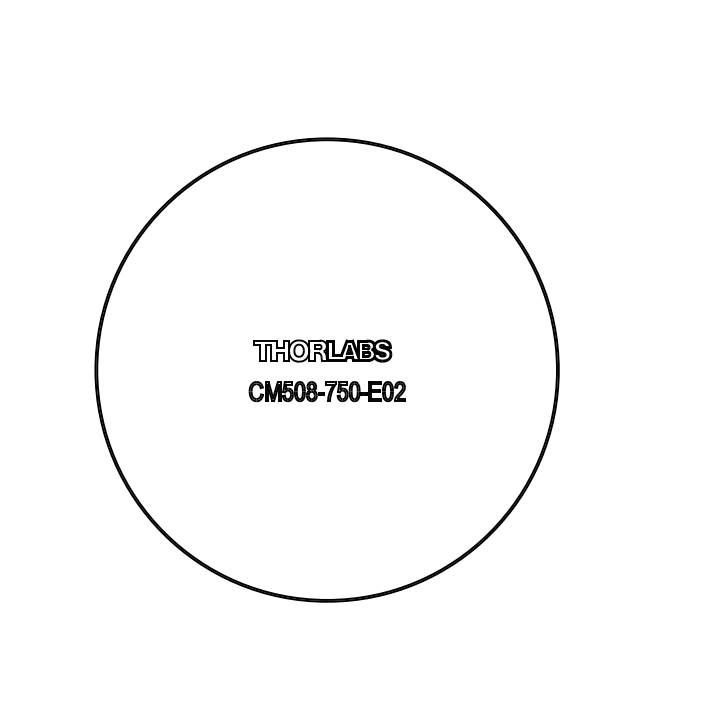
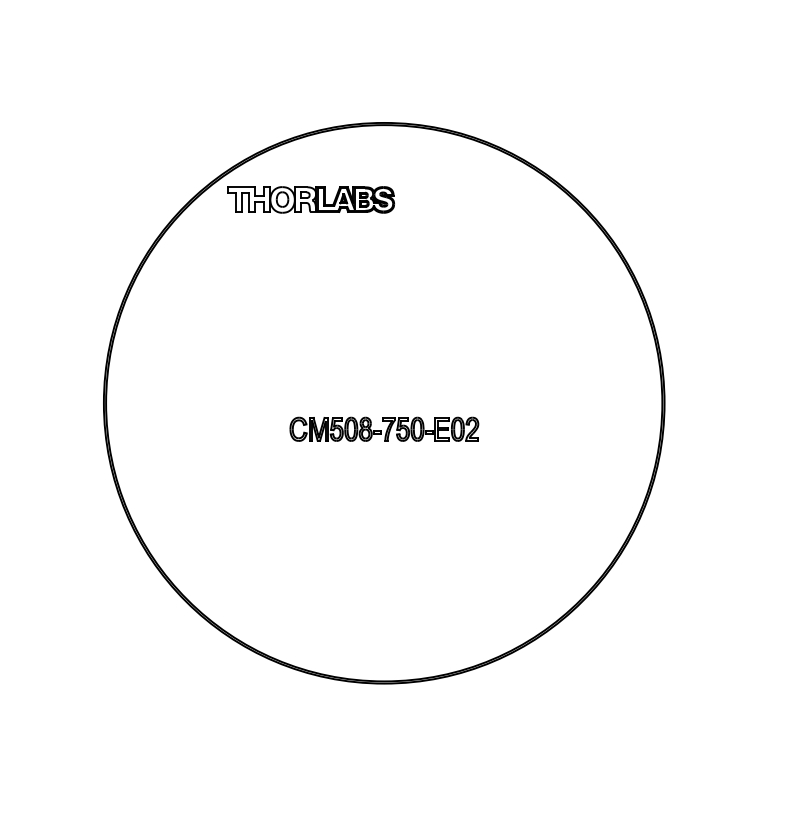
part: (322, 350) -> (310, 199), moved

